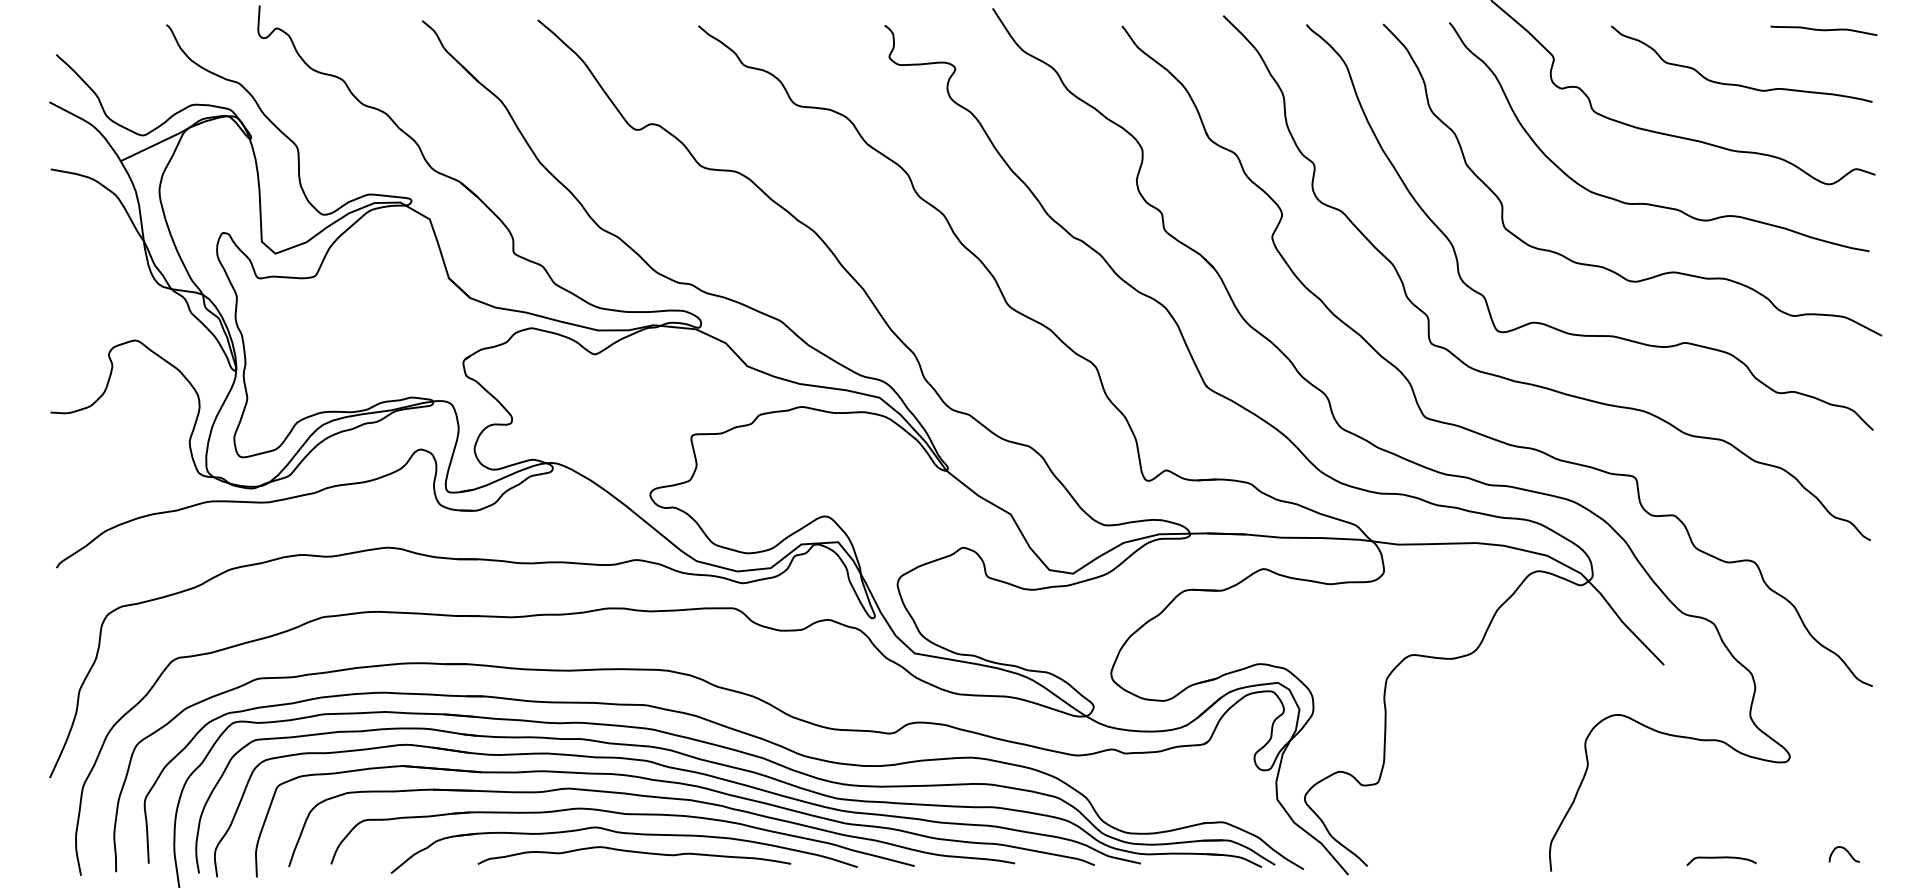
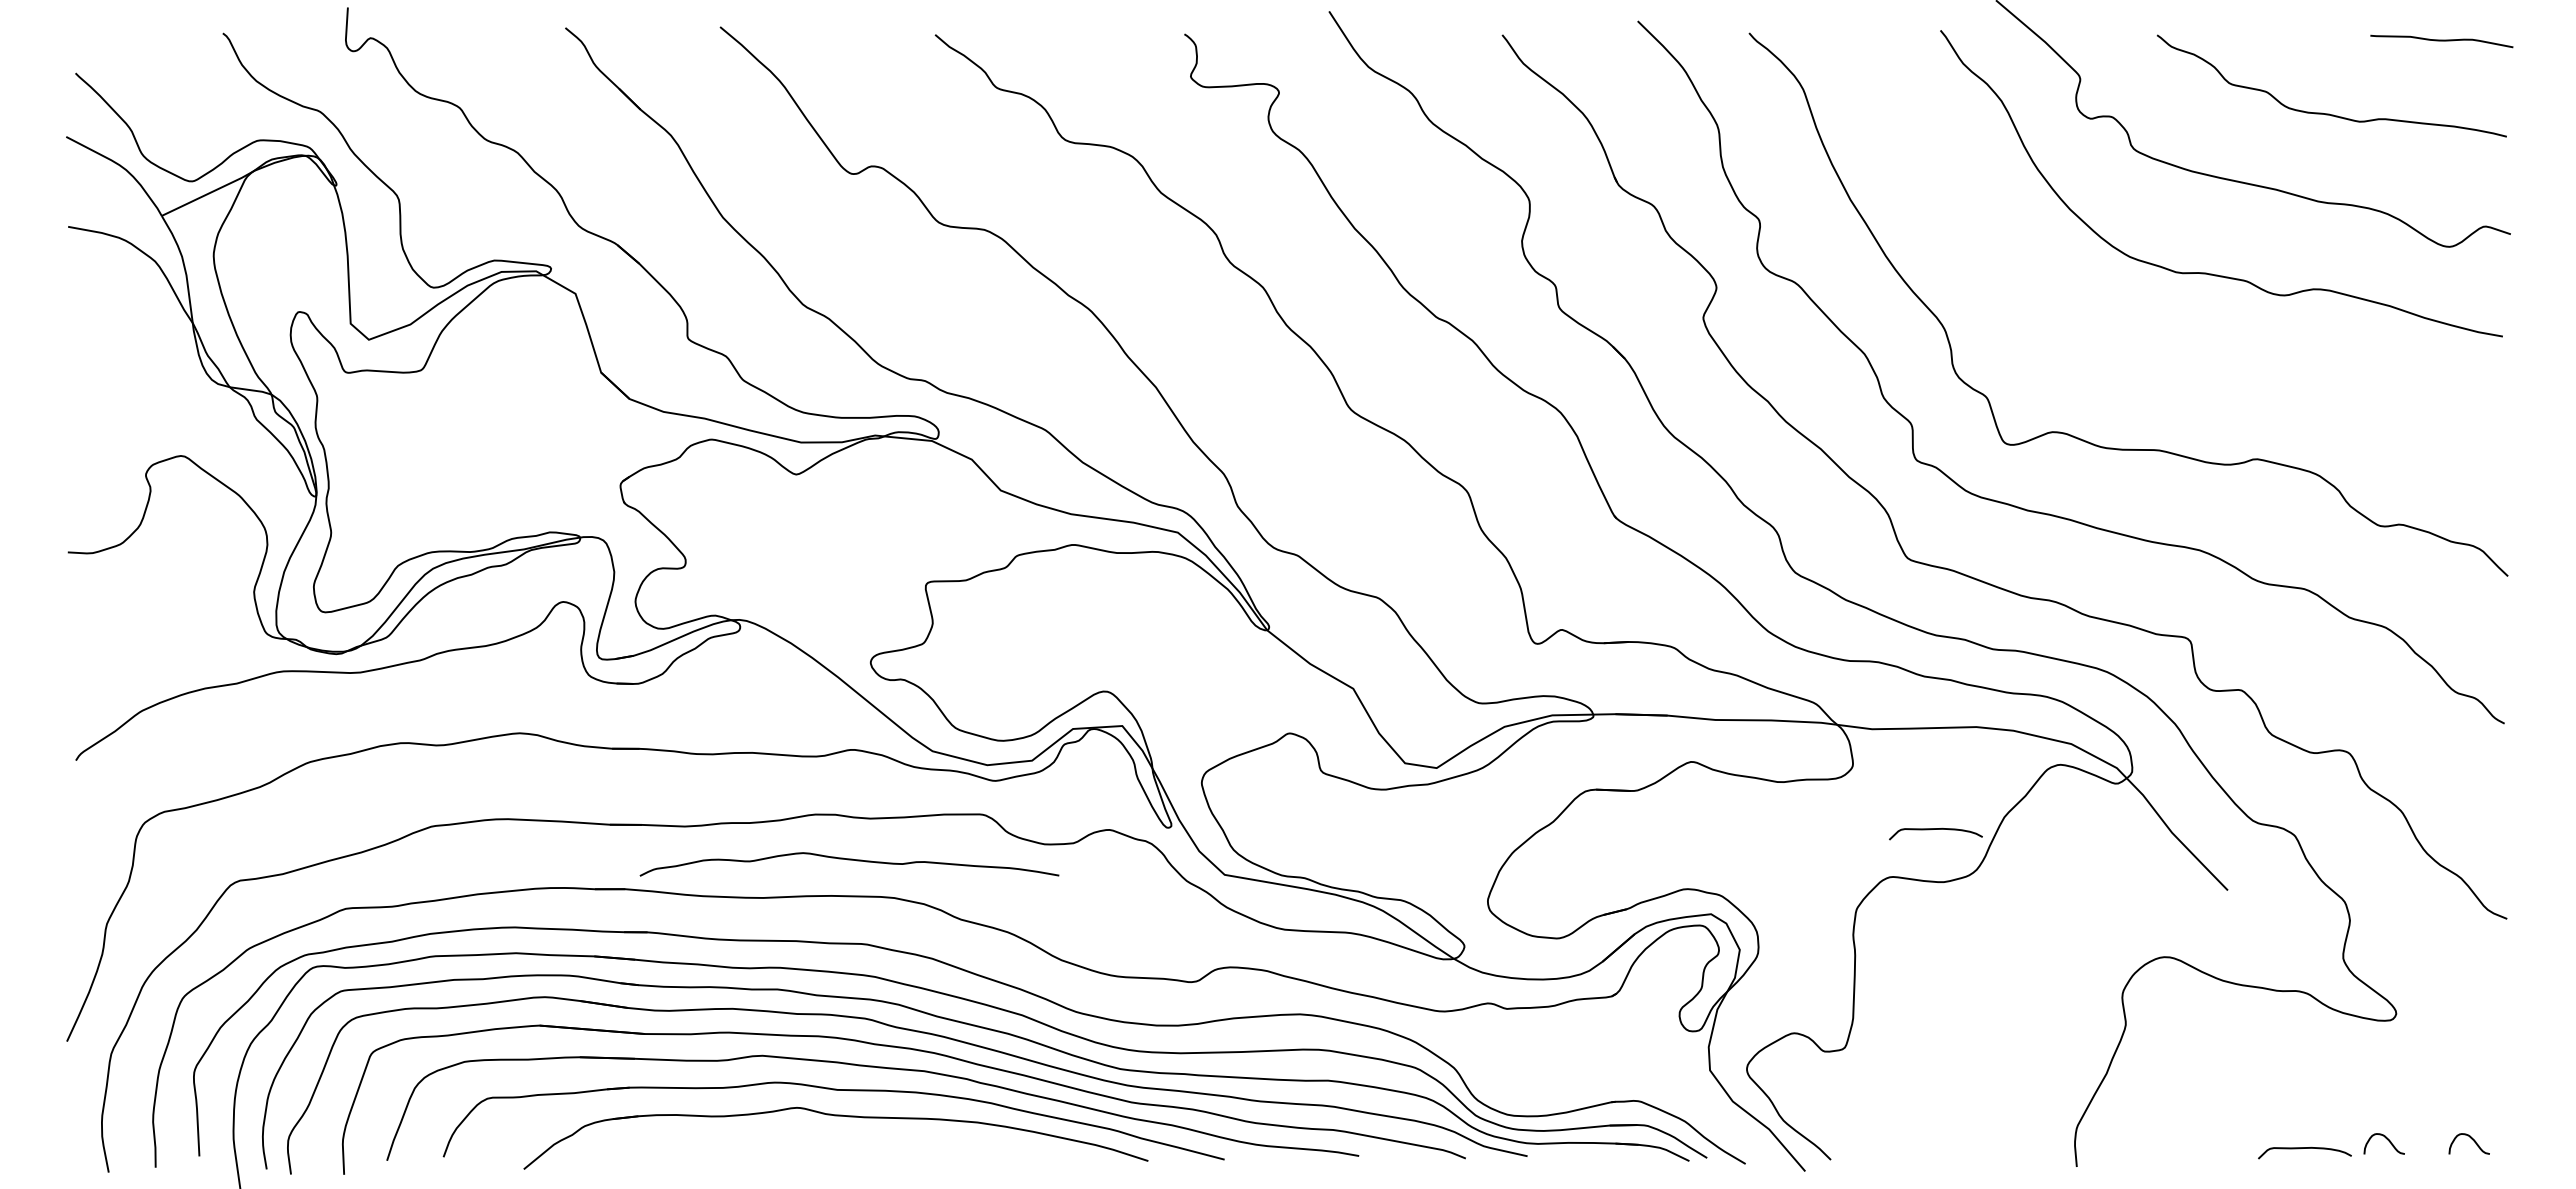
curve: (1604, 266) -> (2147, 357), removed
curve: (1445, 619) -> (1935, 829), added
curve: (1782, 851) -> (2386, 1139), added
curve: (634, 852) -> (849, 860), moved

